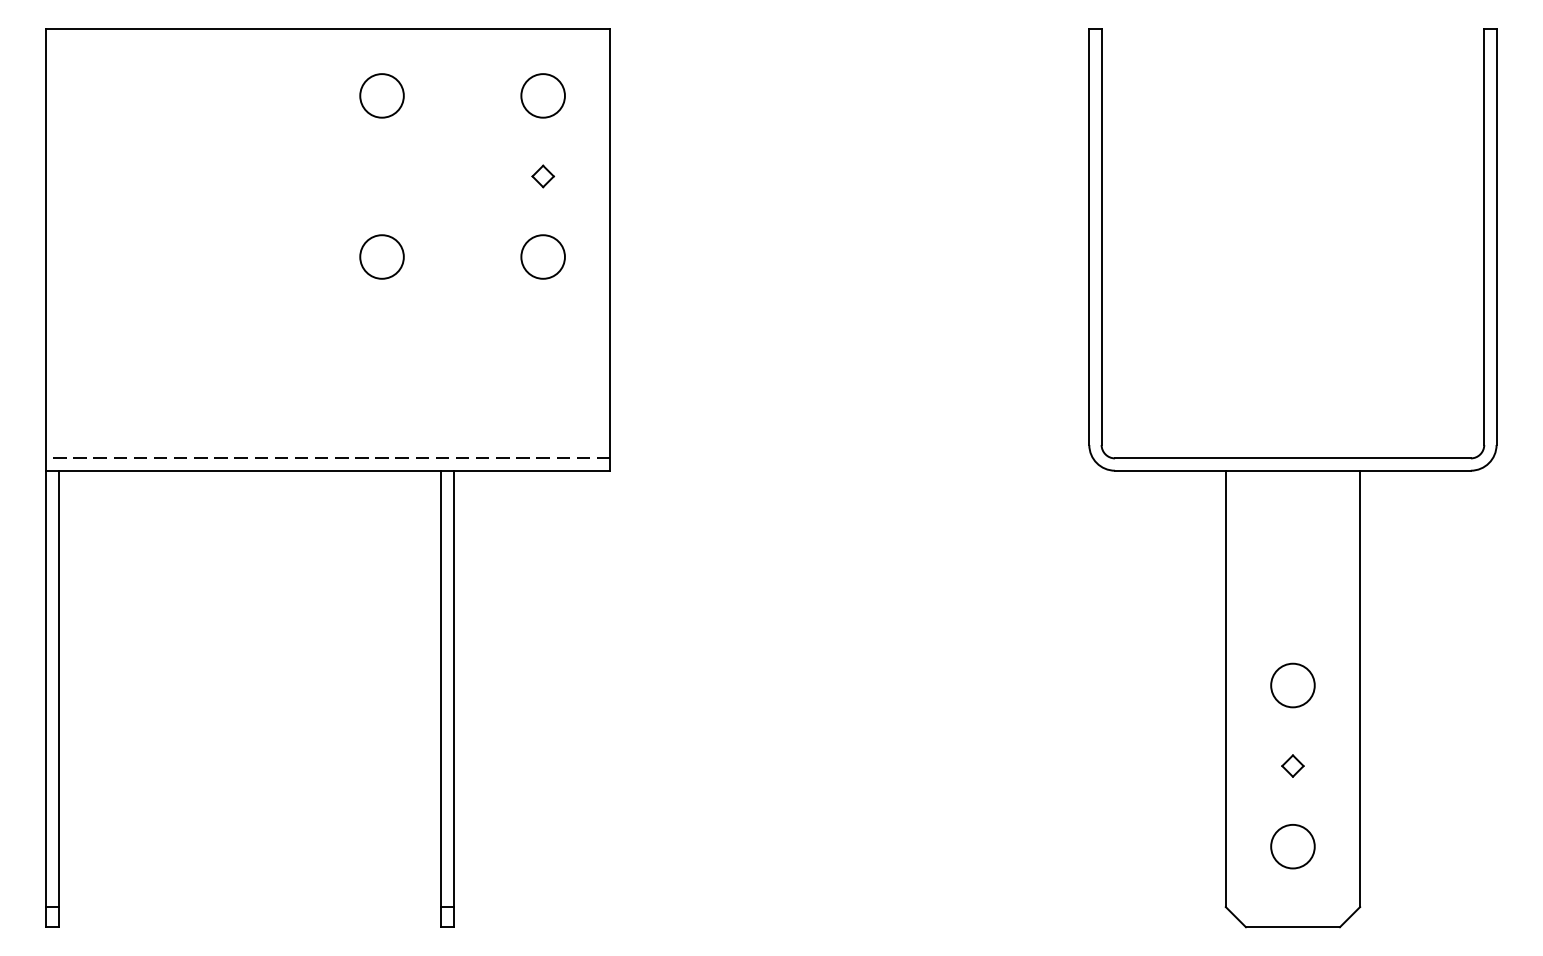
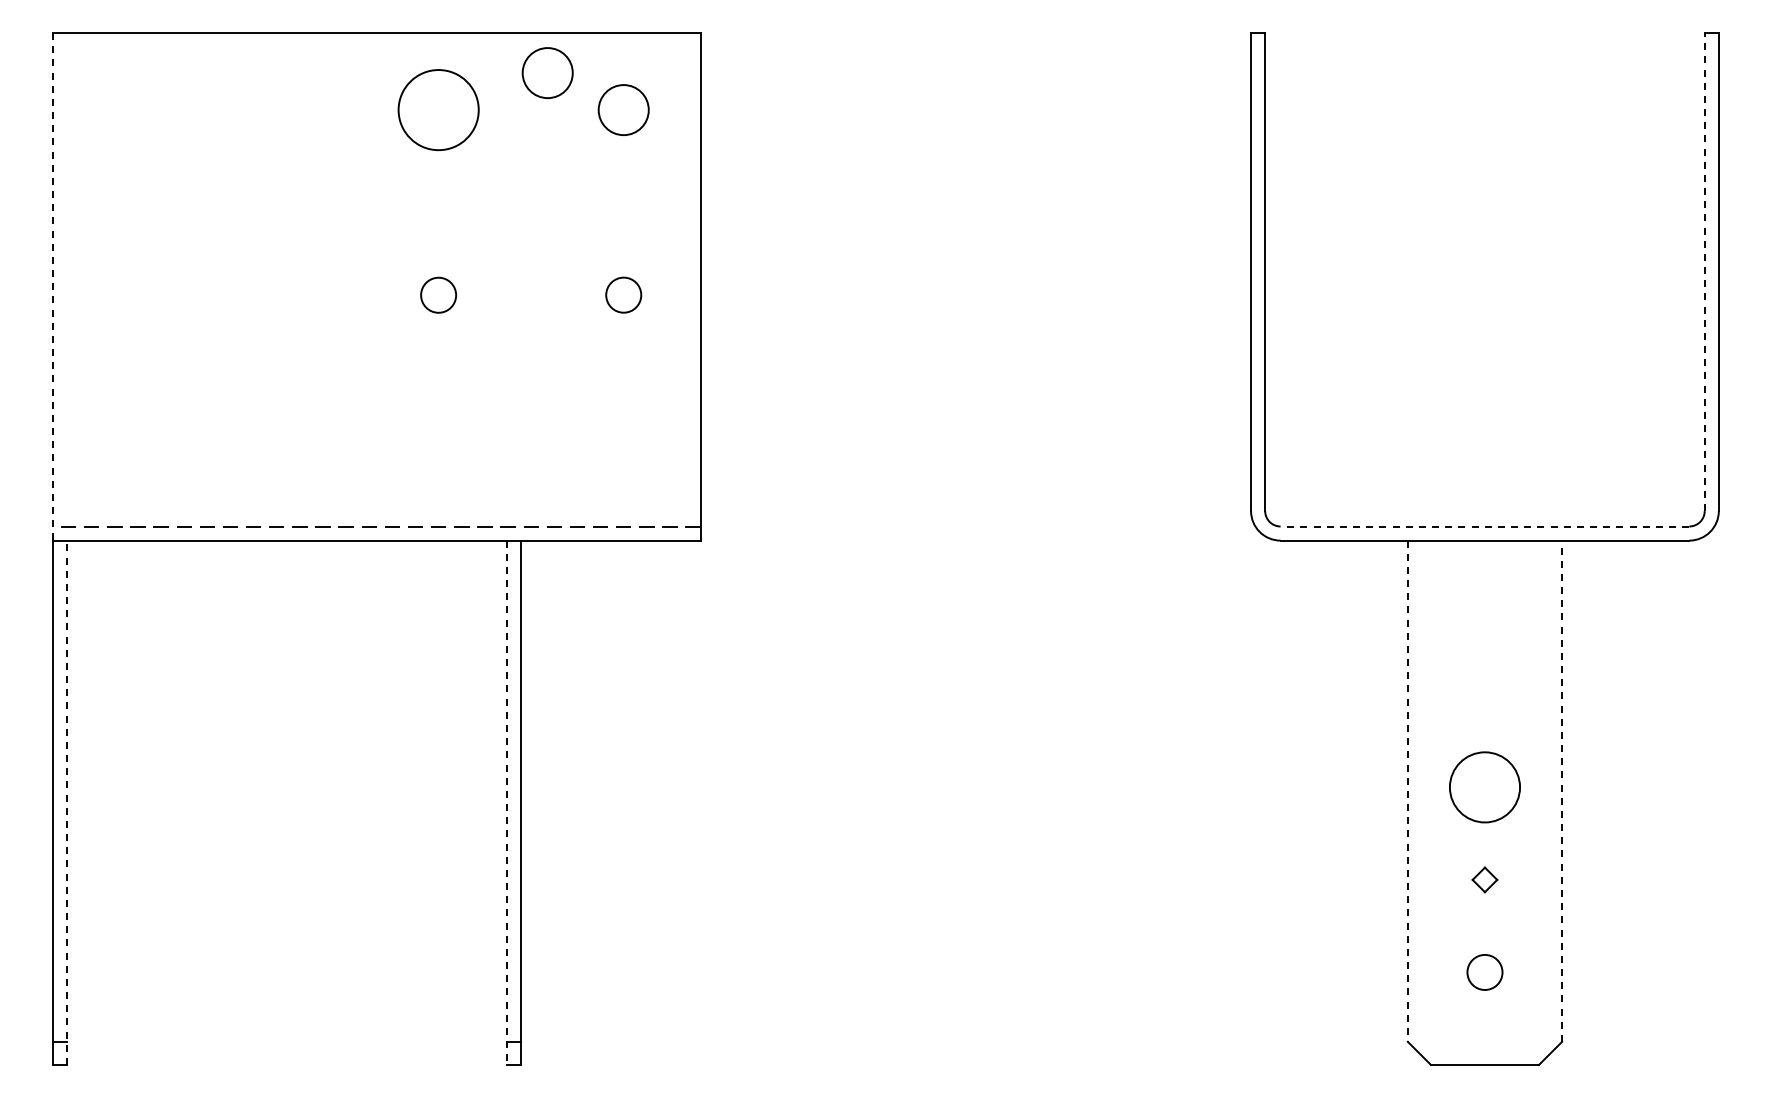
circle: (476, 63) -> (547, 72), added
circle: (381, 96) -> (438, 110), size x1.6
part: (542, 176) -> (623, 202), removed
line: (1484, 236) -> (1704, 271), solid -> dashed
line: (46, 249) -> (53, 286), solid -> dashed
circle: (381, 257) -> (438, 295), size x0.7
circle: (542, 257) -> (623, 295), size x0.7
line: (1292, 458) -> (1484, 526), solid -> dashed
circle: (1292, 685) -> (1484, 787), size x1.4
line: (1225, 689) -> (1407, 791), solid -> dashed
line: (1360, 689) -> (1562, 791), solid -> dashed
line: (58, 698) -> (67, 802), solid -> dashed
line: (441, 699) -> (506, 803), solid -> dashed
circle: (1292, 846) -> (1484, 972), size x0.7

